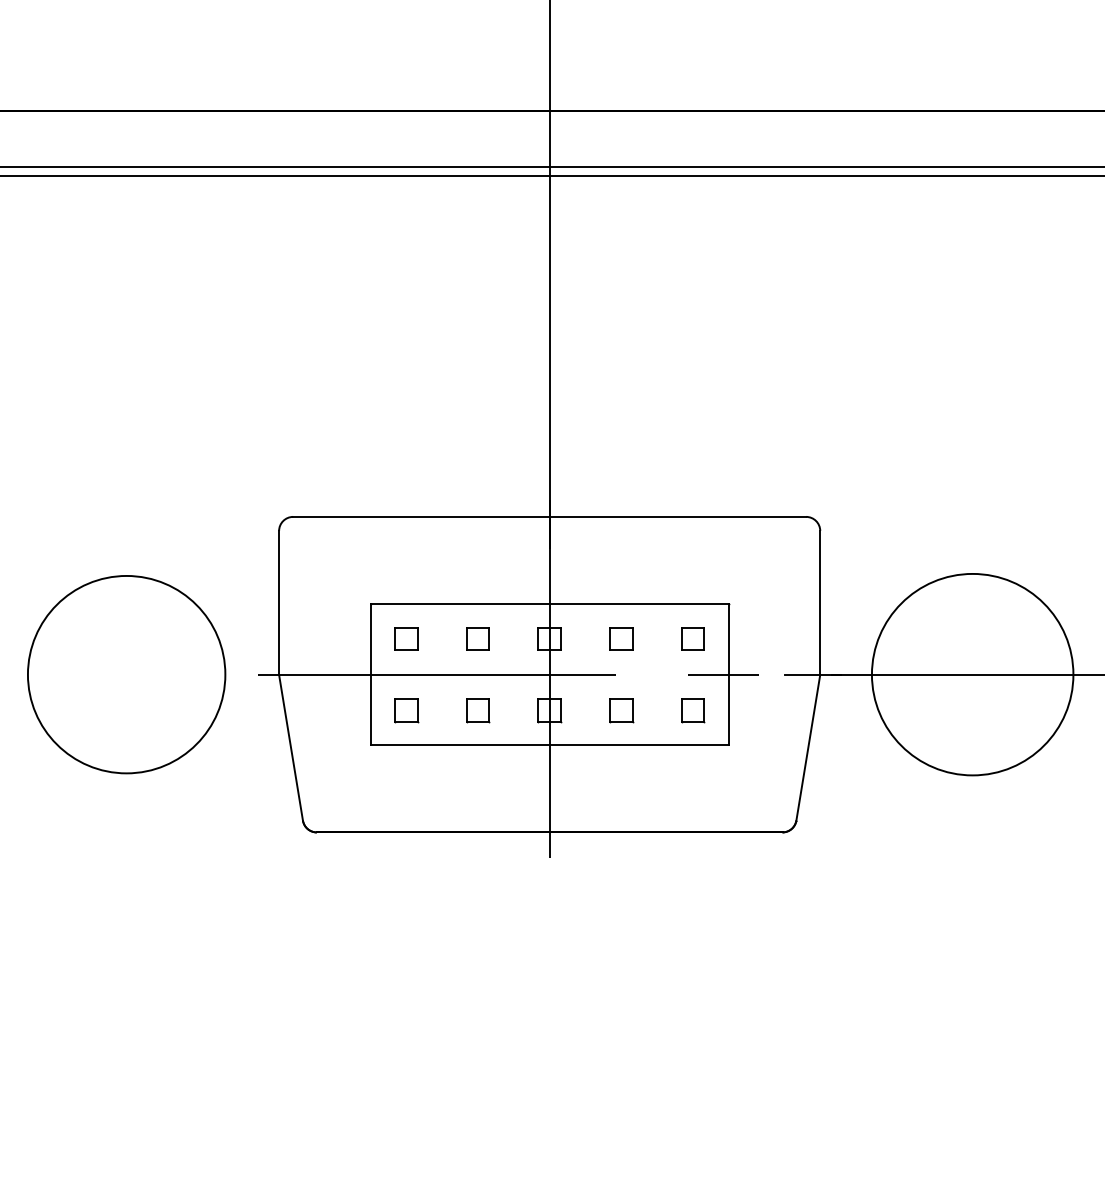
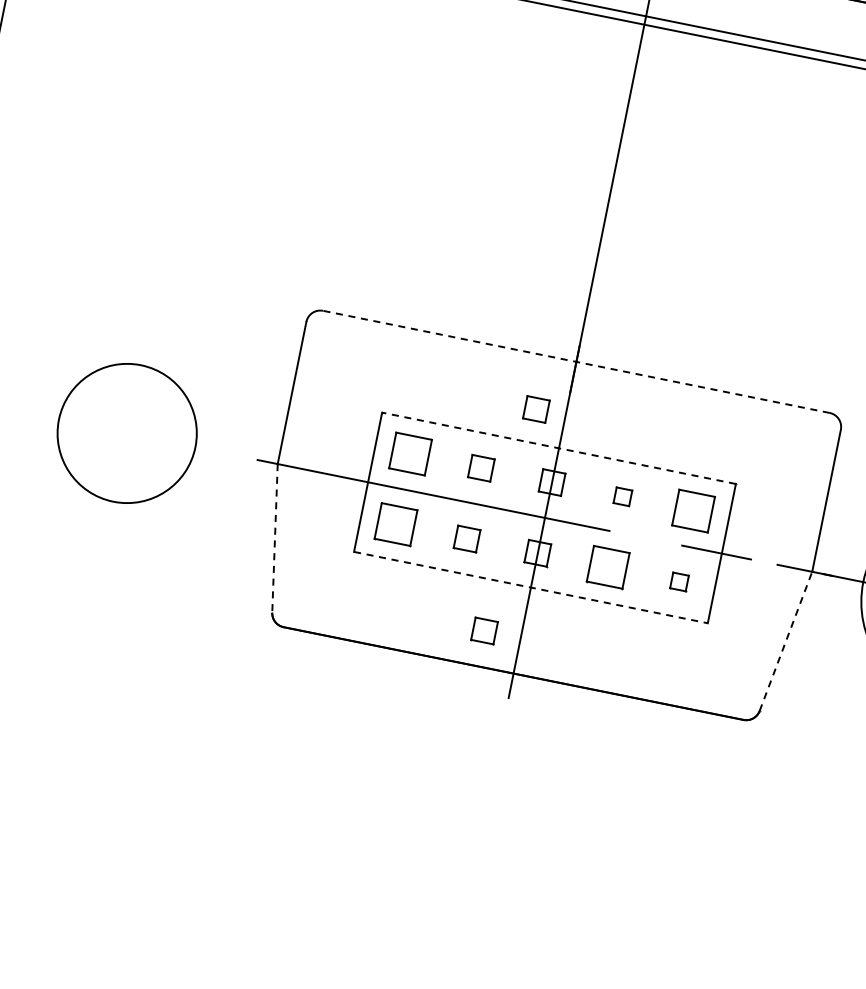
line: (549, 516) -> (576, 361), solid -> dashed
part: (519, 570) -> (535, 408), added
line: (549, 604) -> (558, 448), solid -> dashed
part: (406, 638) -> (410, 453), size x1.6
part: (621, 638) -> (623, 496), size x0.7
part: (692, 638) -> (693, 510), size x1.6
circle: (126, 674) -> (127, 433), size x0.7
part: (406, 710) -> (396, 524), size x1.6
part: (621, 710) -> (608, 567), size x1.6
part: (693, 710) -> (679, 581), size x0.7
line: (550, 745) -> (531, 587), solid -> dashed
line: (291, 747) -> (275, 538), solid -> dashed
line: (808, 747) -> (786, 641), solid -> dashed
part: (513, 796) -> (485, 630), added

